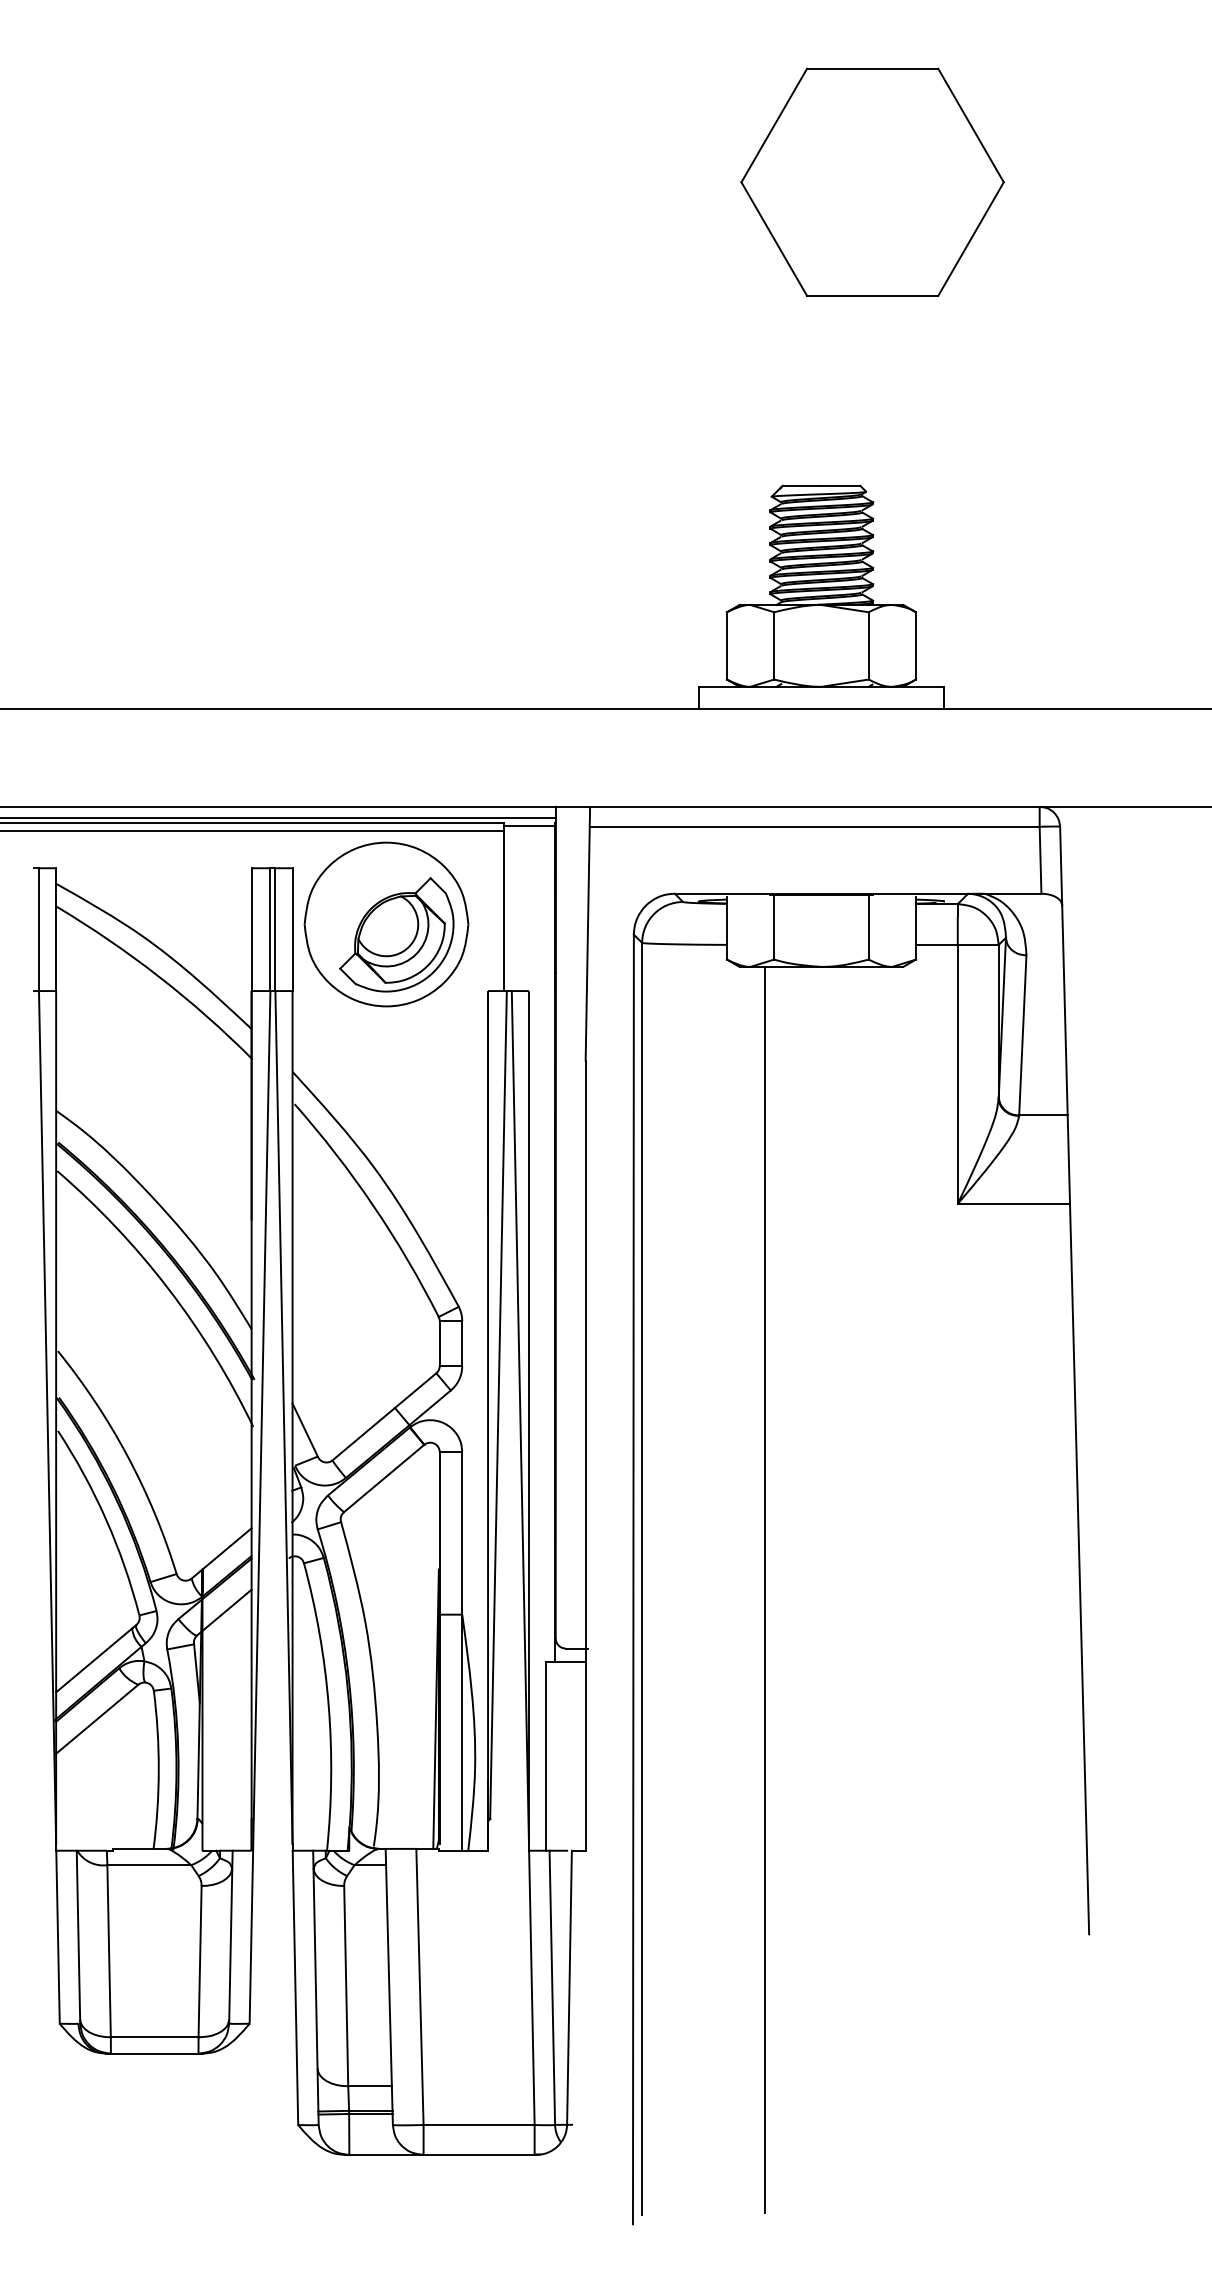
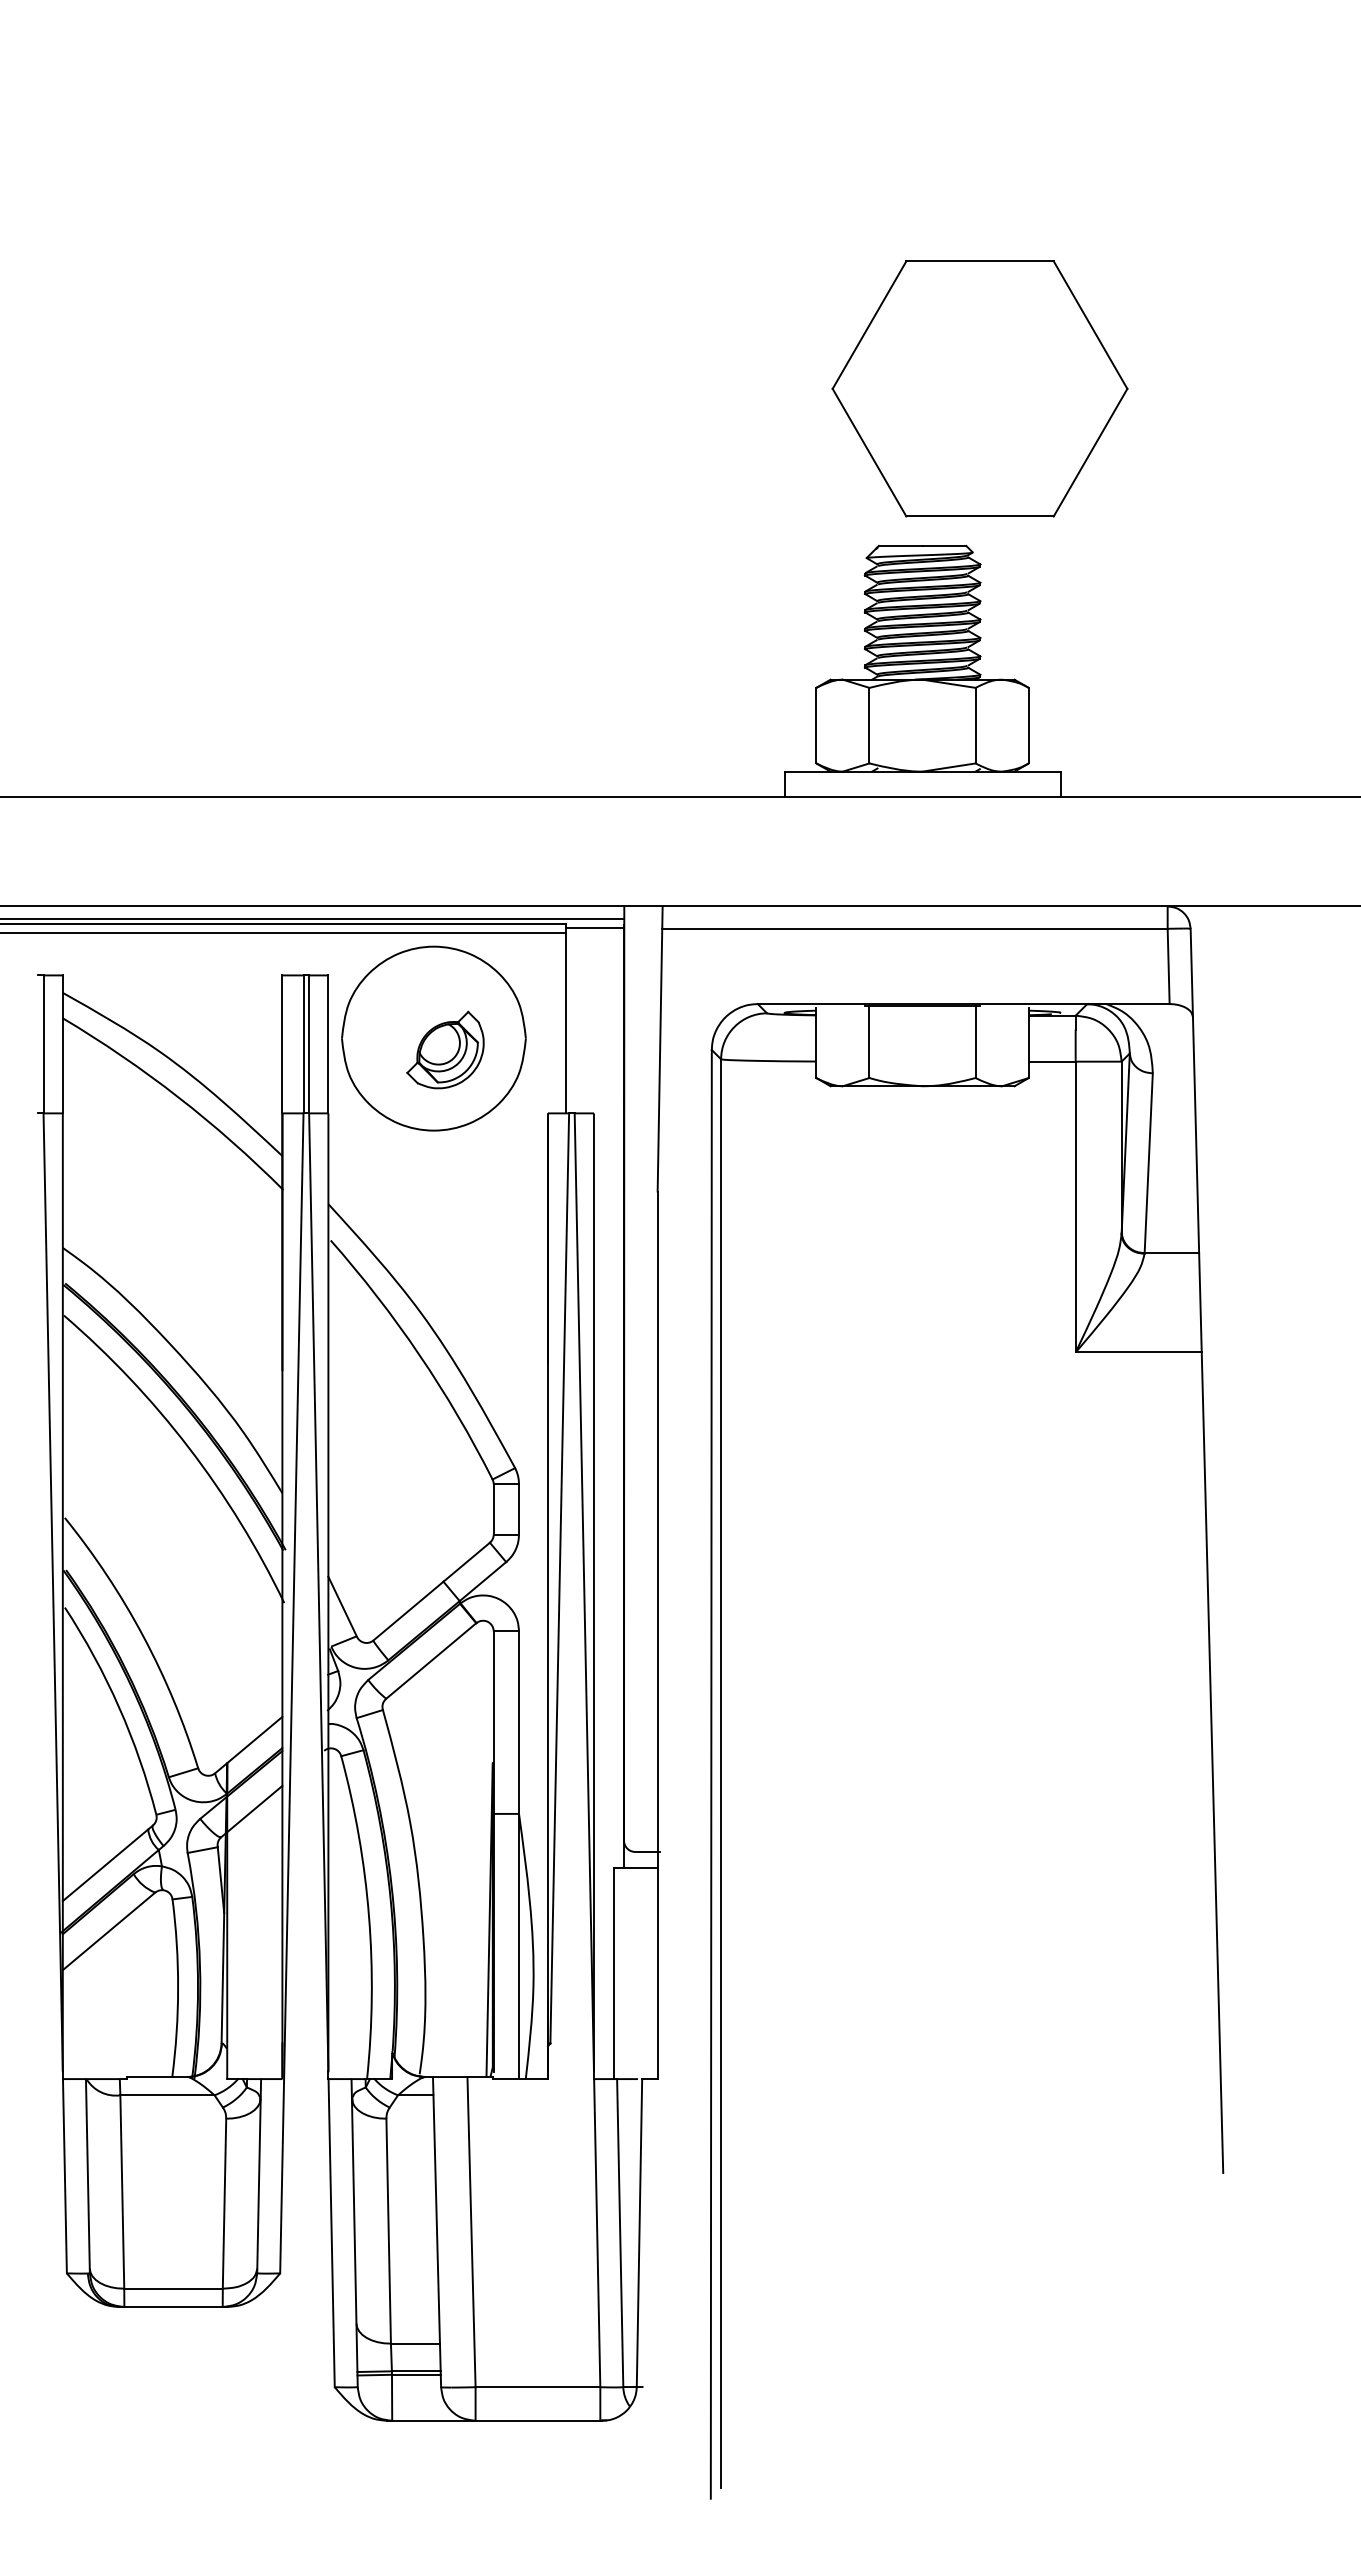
part: (872, 181) -> (979, 388), moved
part: (396, 934) -> (445, 1049), size x0.6
line: (765, 1590) -> (859, 1786), removed

